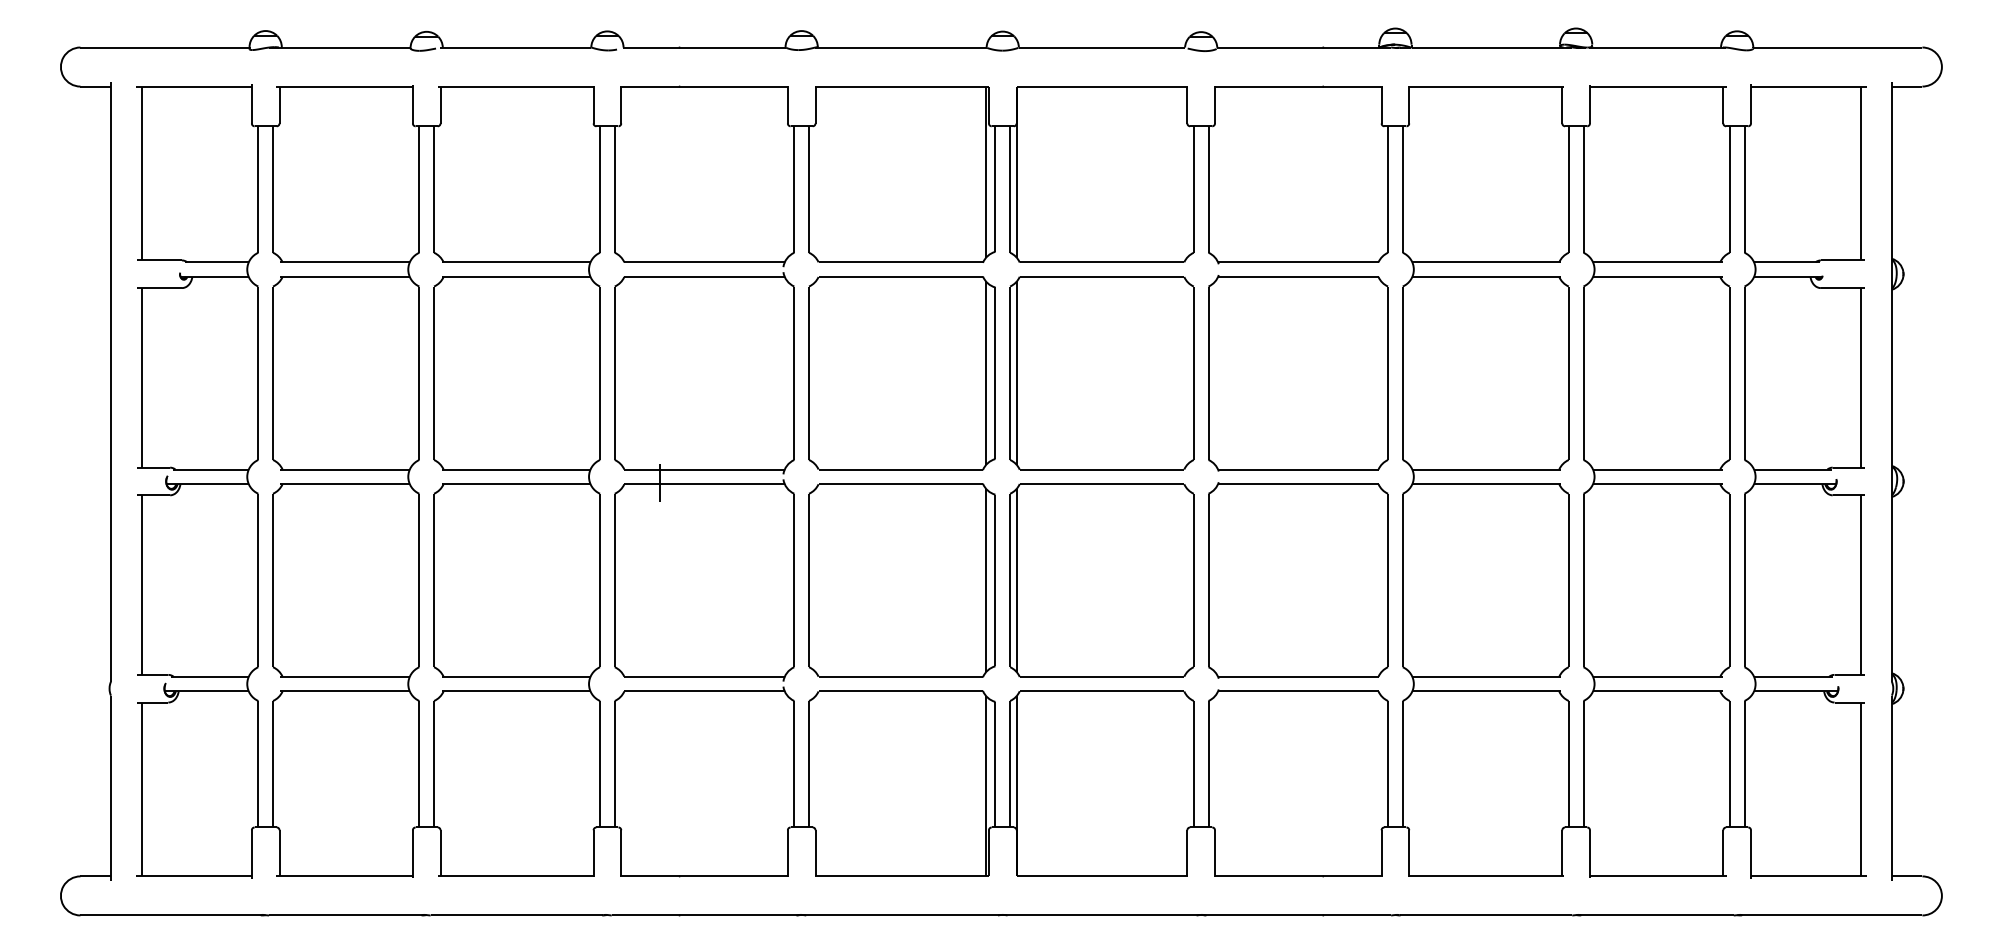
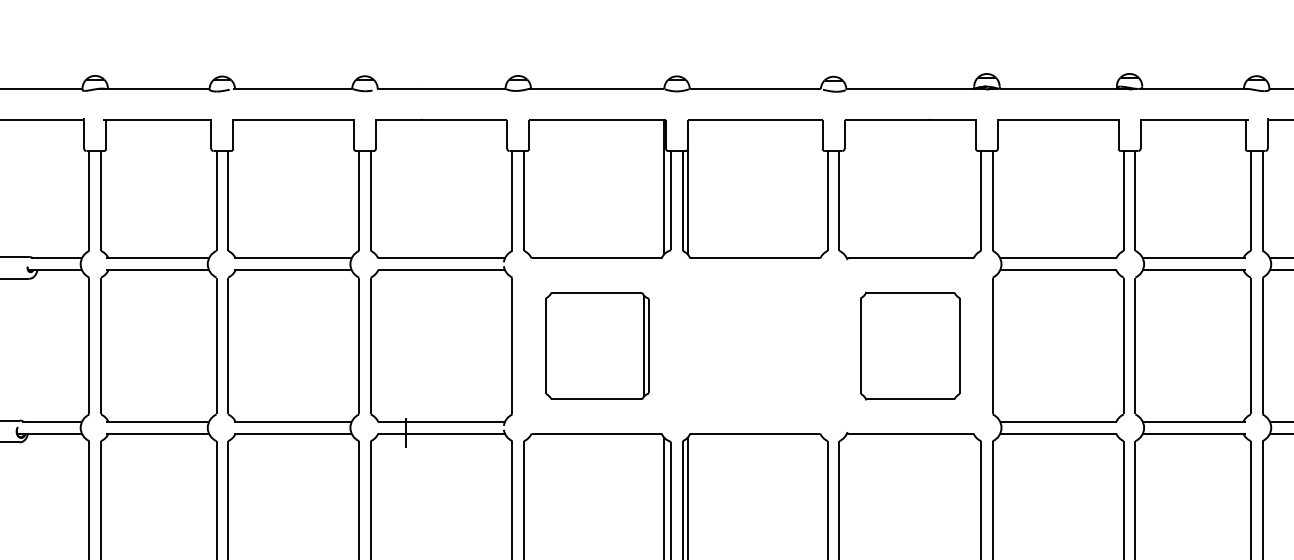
part: (901, 373) -> (597, 346), size x0.7
part: (1101, 373) -> (754, 346), removed
part: (1298, 373) -> (910, 346), size x0.7

